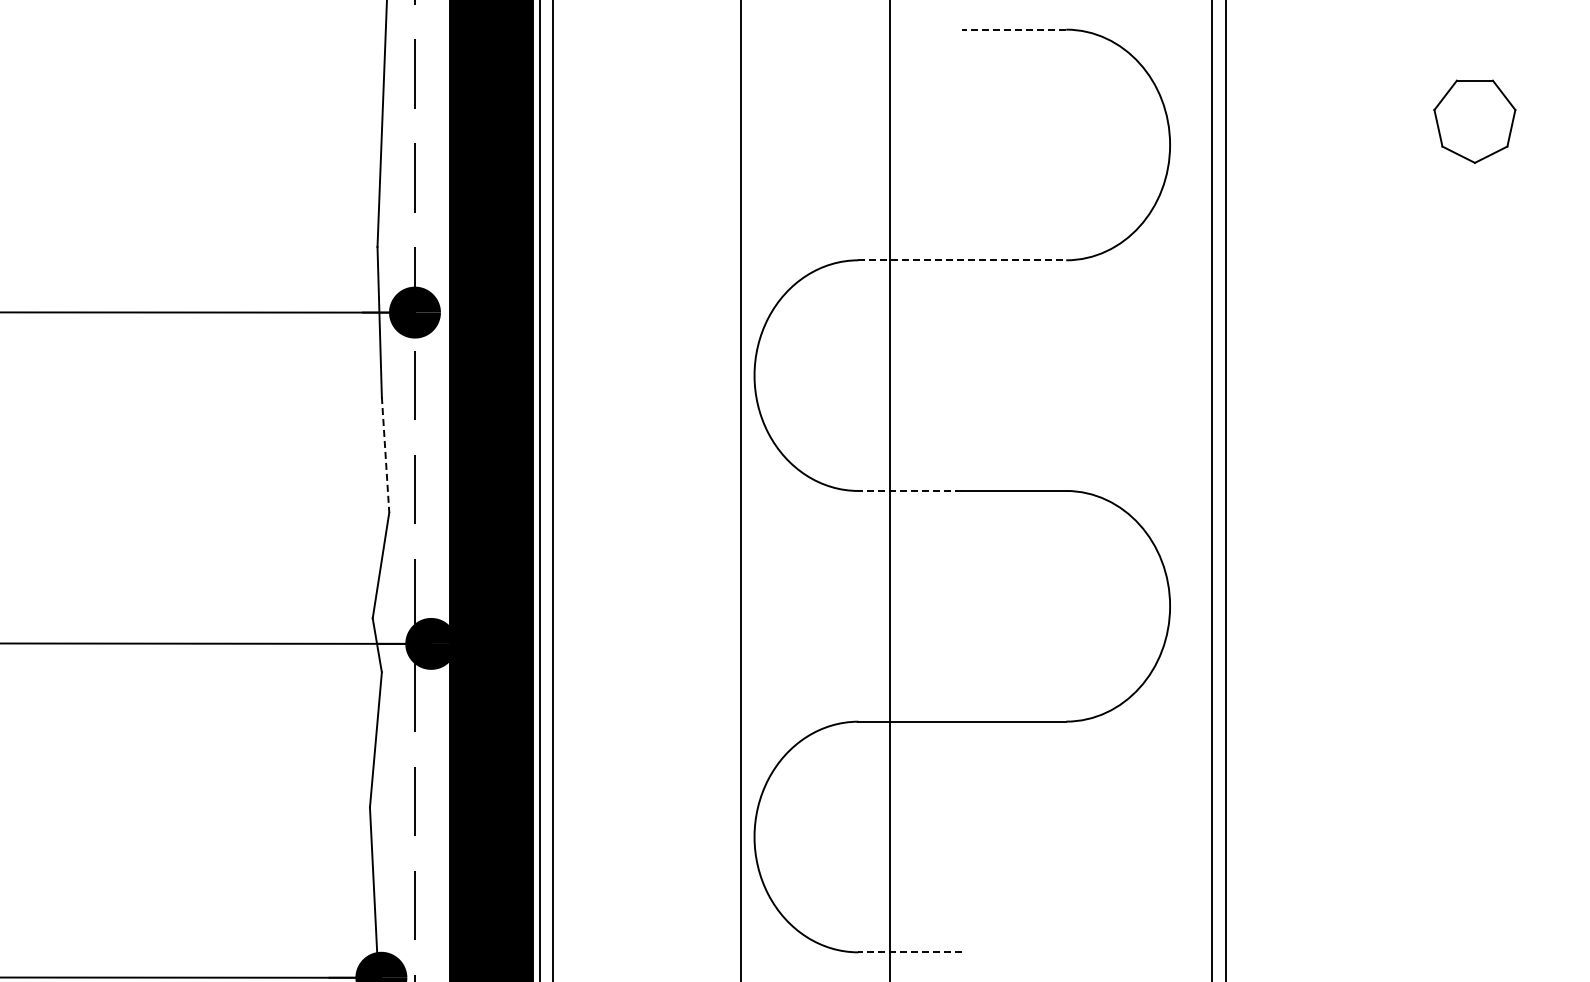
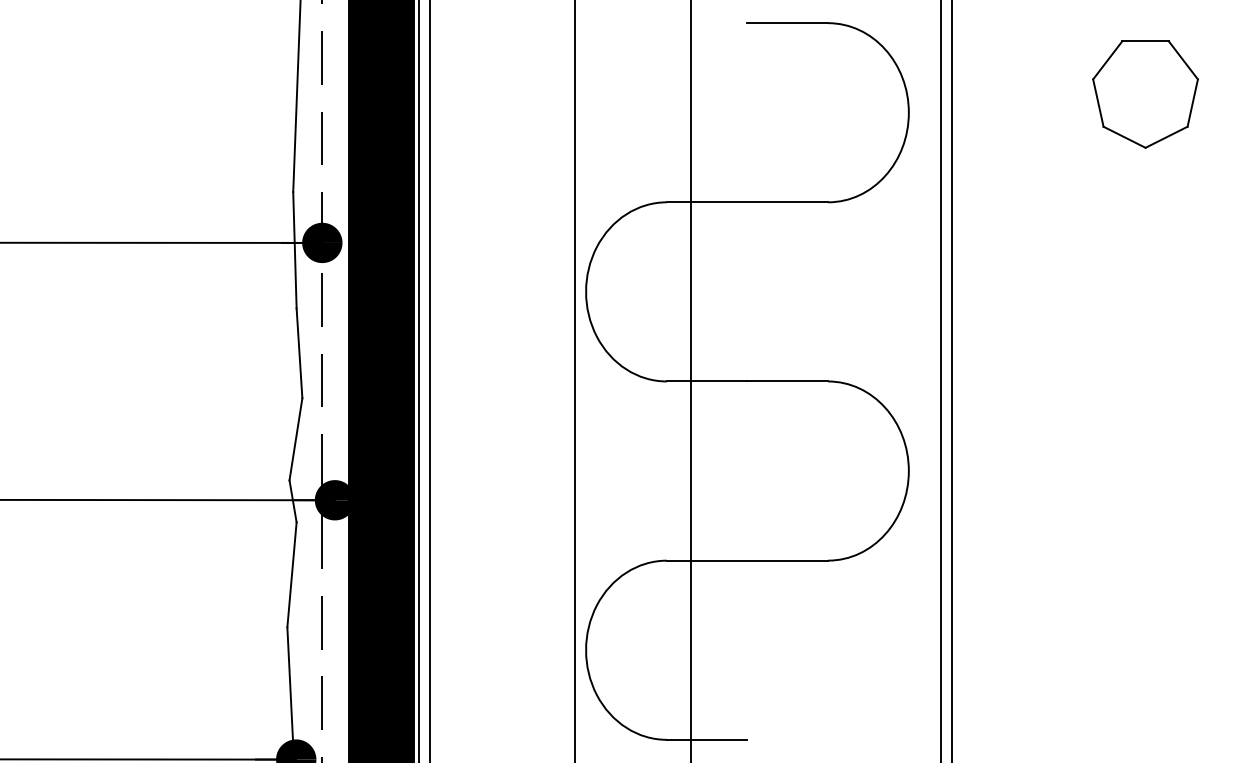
line: (1014, 29) -> (787, 23), dashed -> solid
part: (1474, 121) -> (1145, 94), size x1.67
line: (962, 260) -> (747, 202), dashed -> solid
line: (385, 454) -> (299, 353), dashed -> solid
line: (910, 490) -> (707, 381), dashed -> solid
line: (910, 952) -> (707, 739), dashed -> solid

